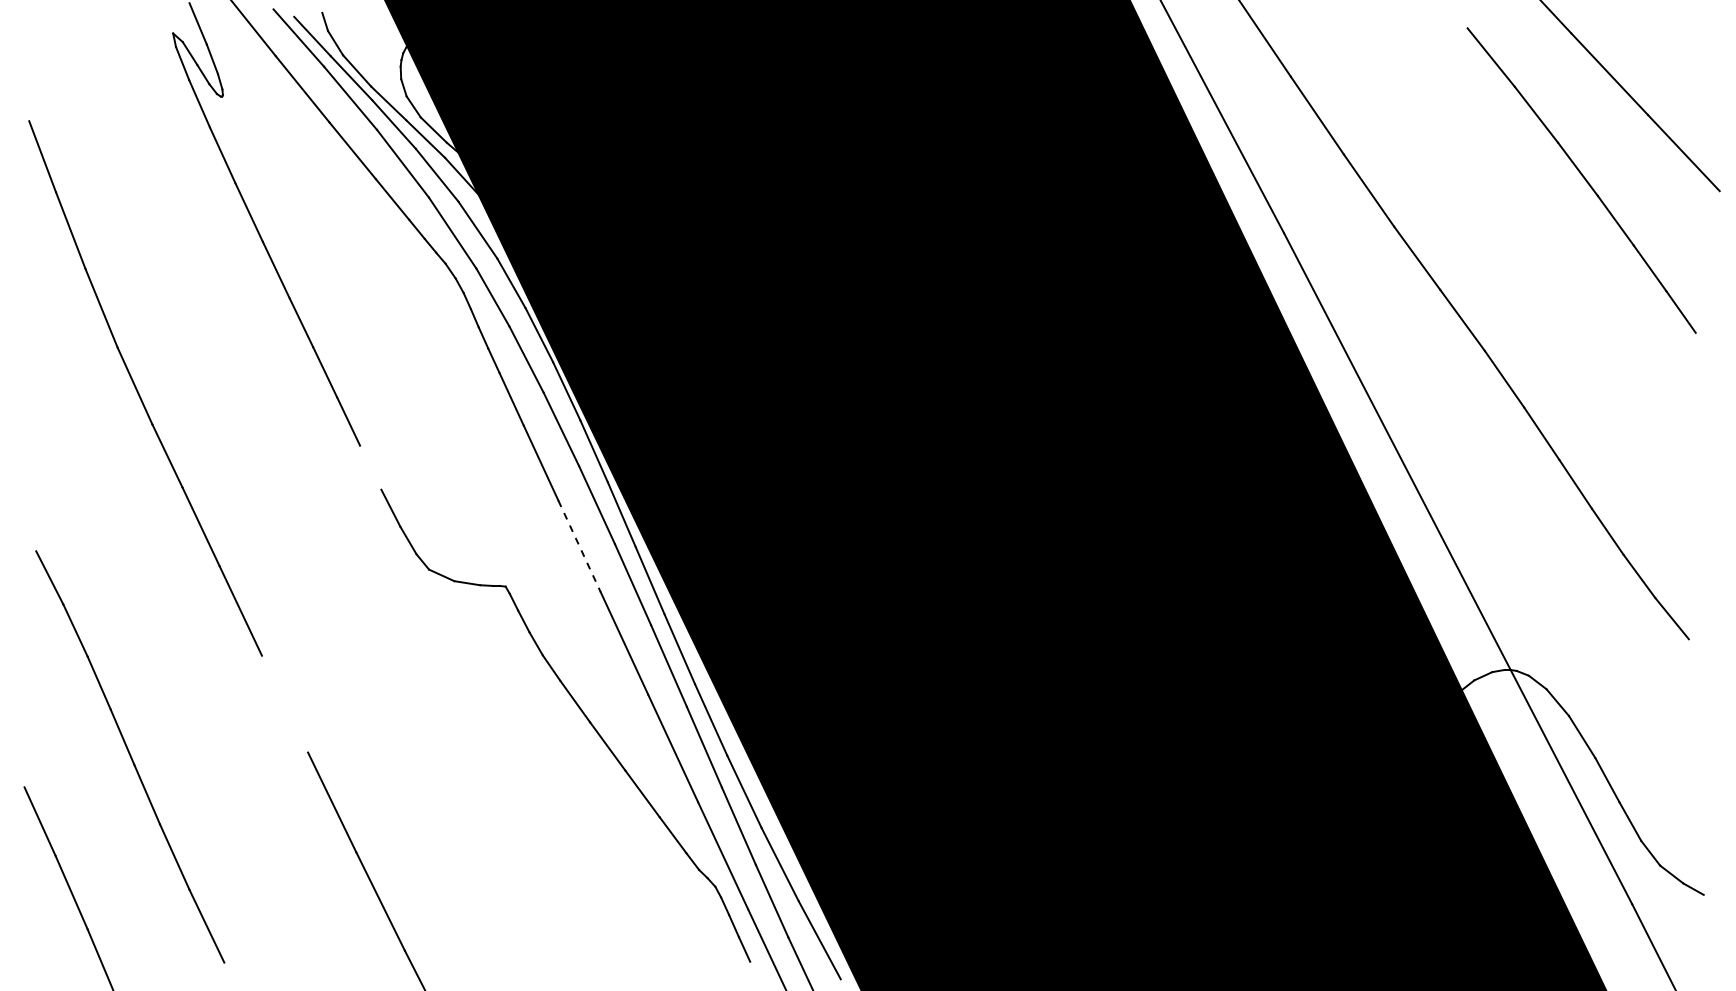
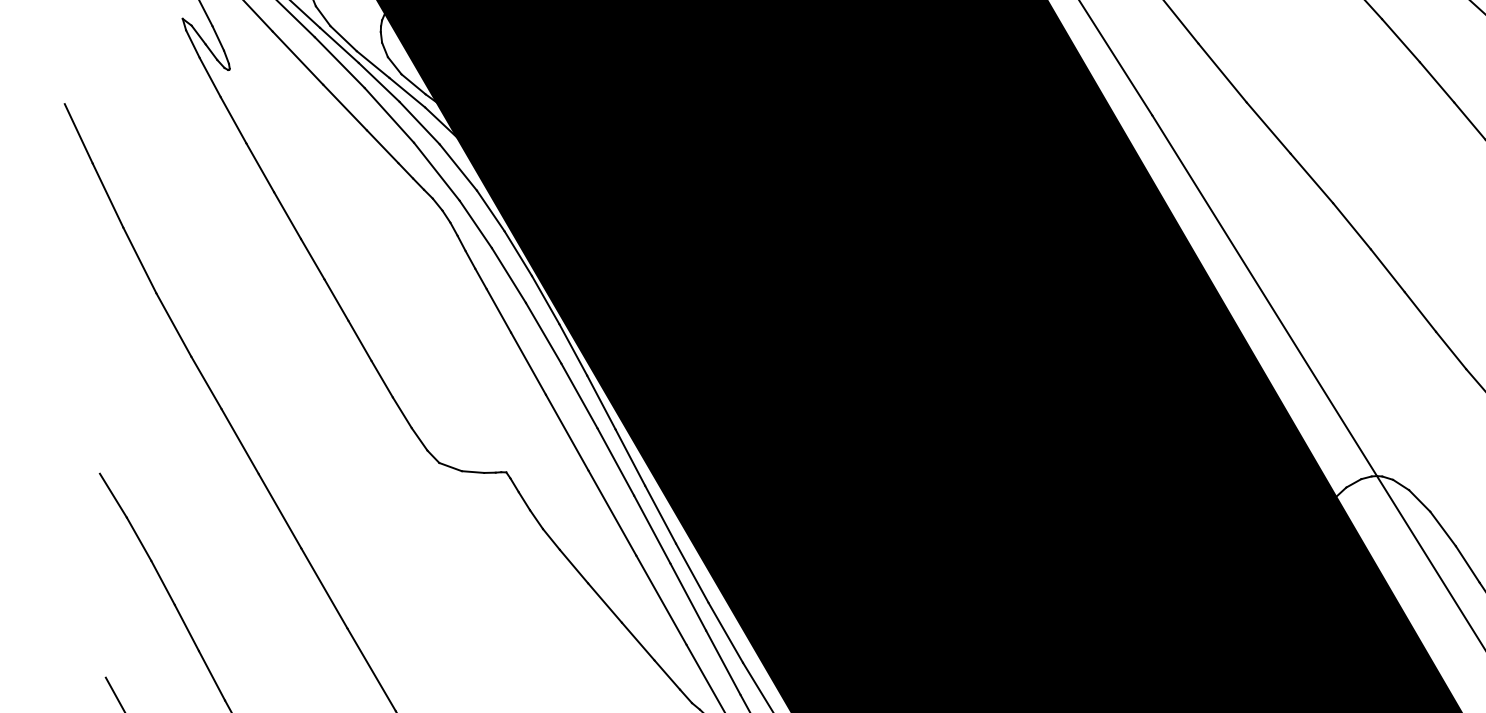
line: (370, 467) -> (381, 379), added
line: (579, 546) -> (567, 432), dashed -> solid
line: (284, 703) -> (323, 587), added

